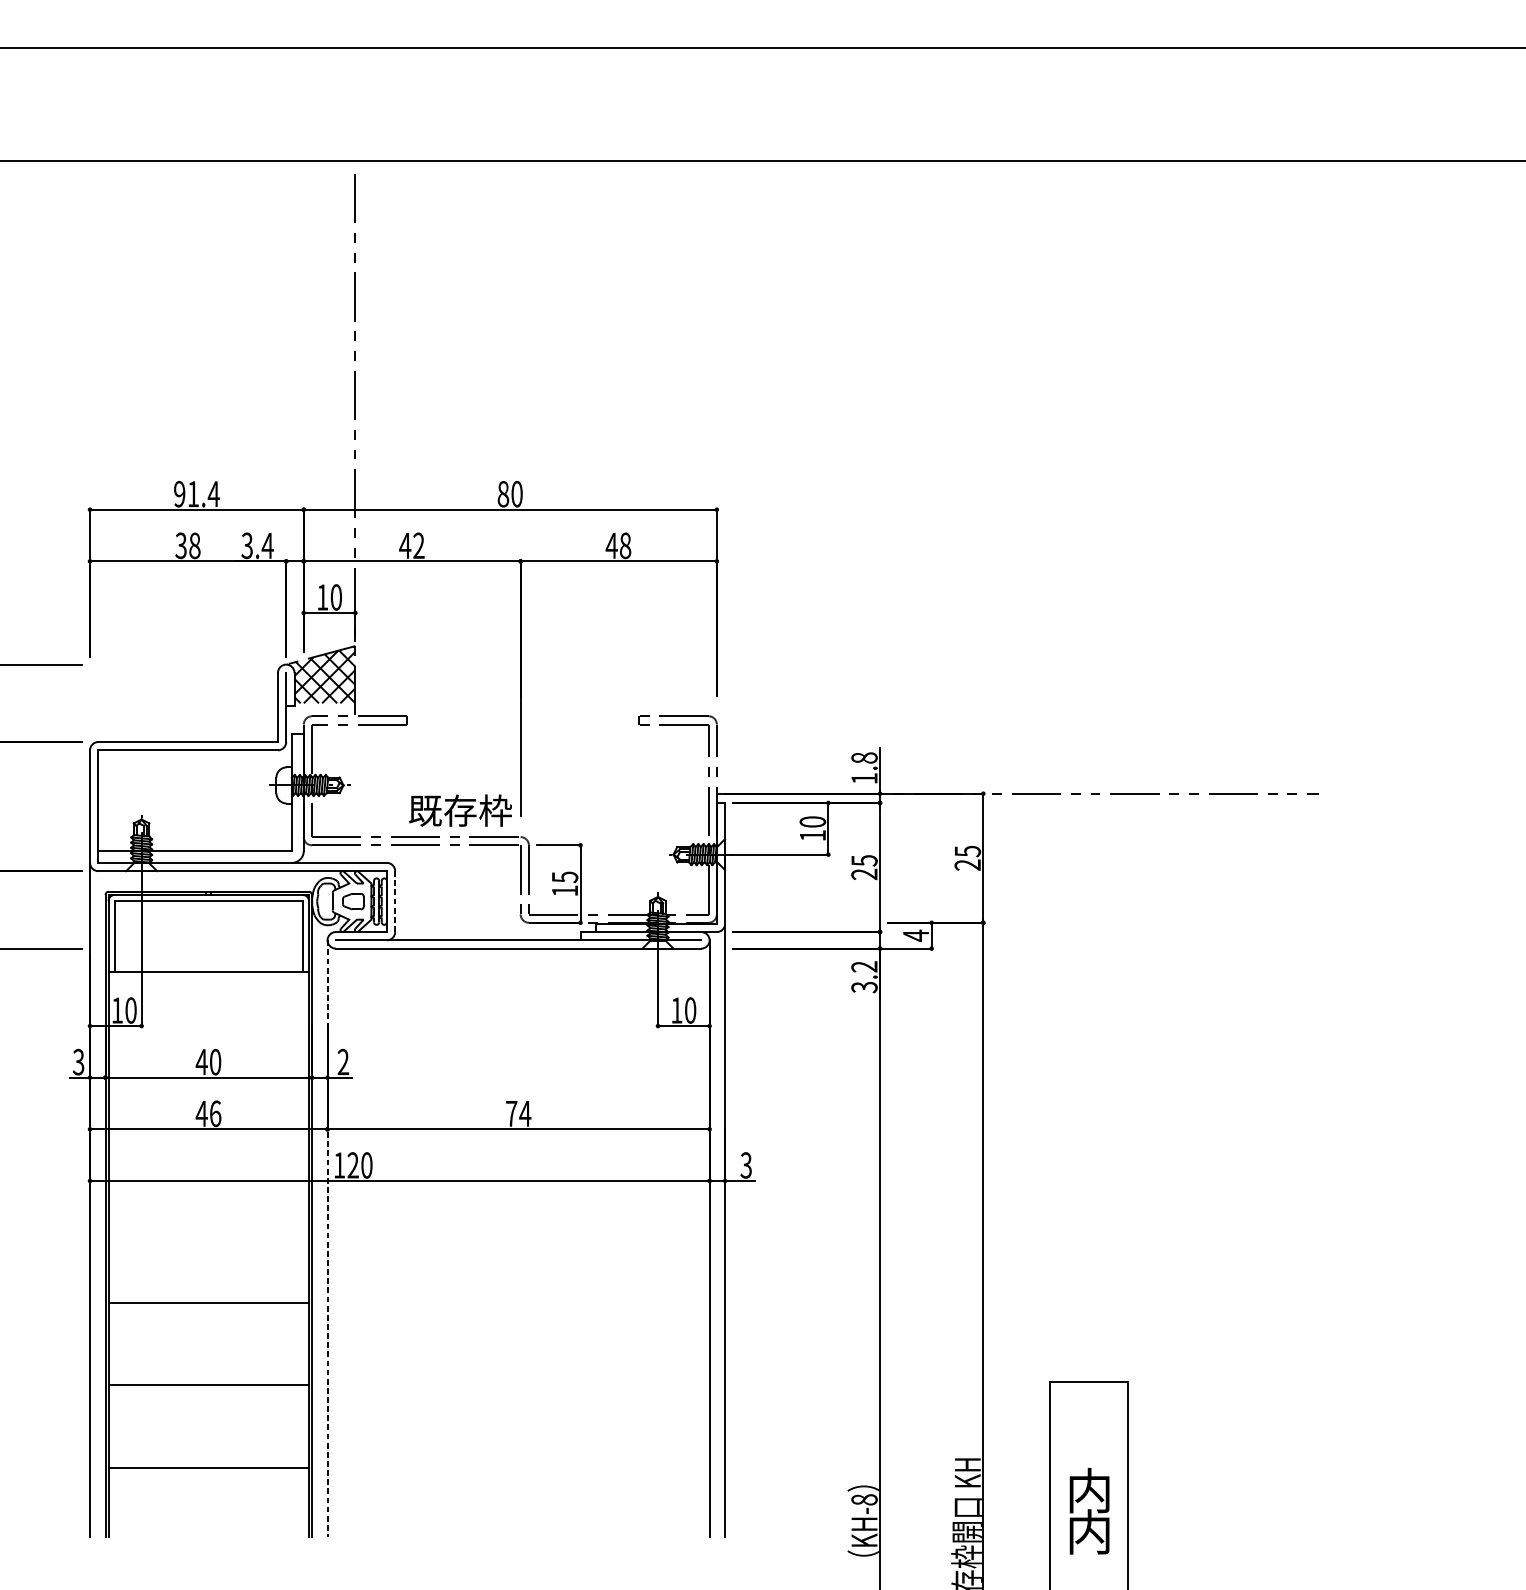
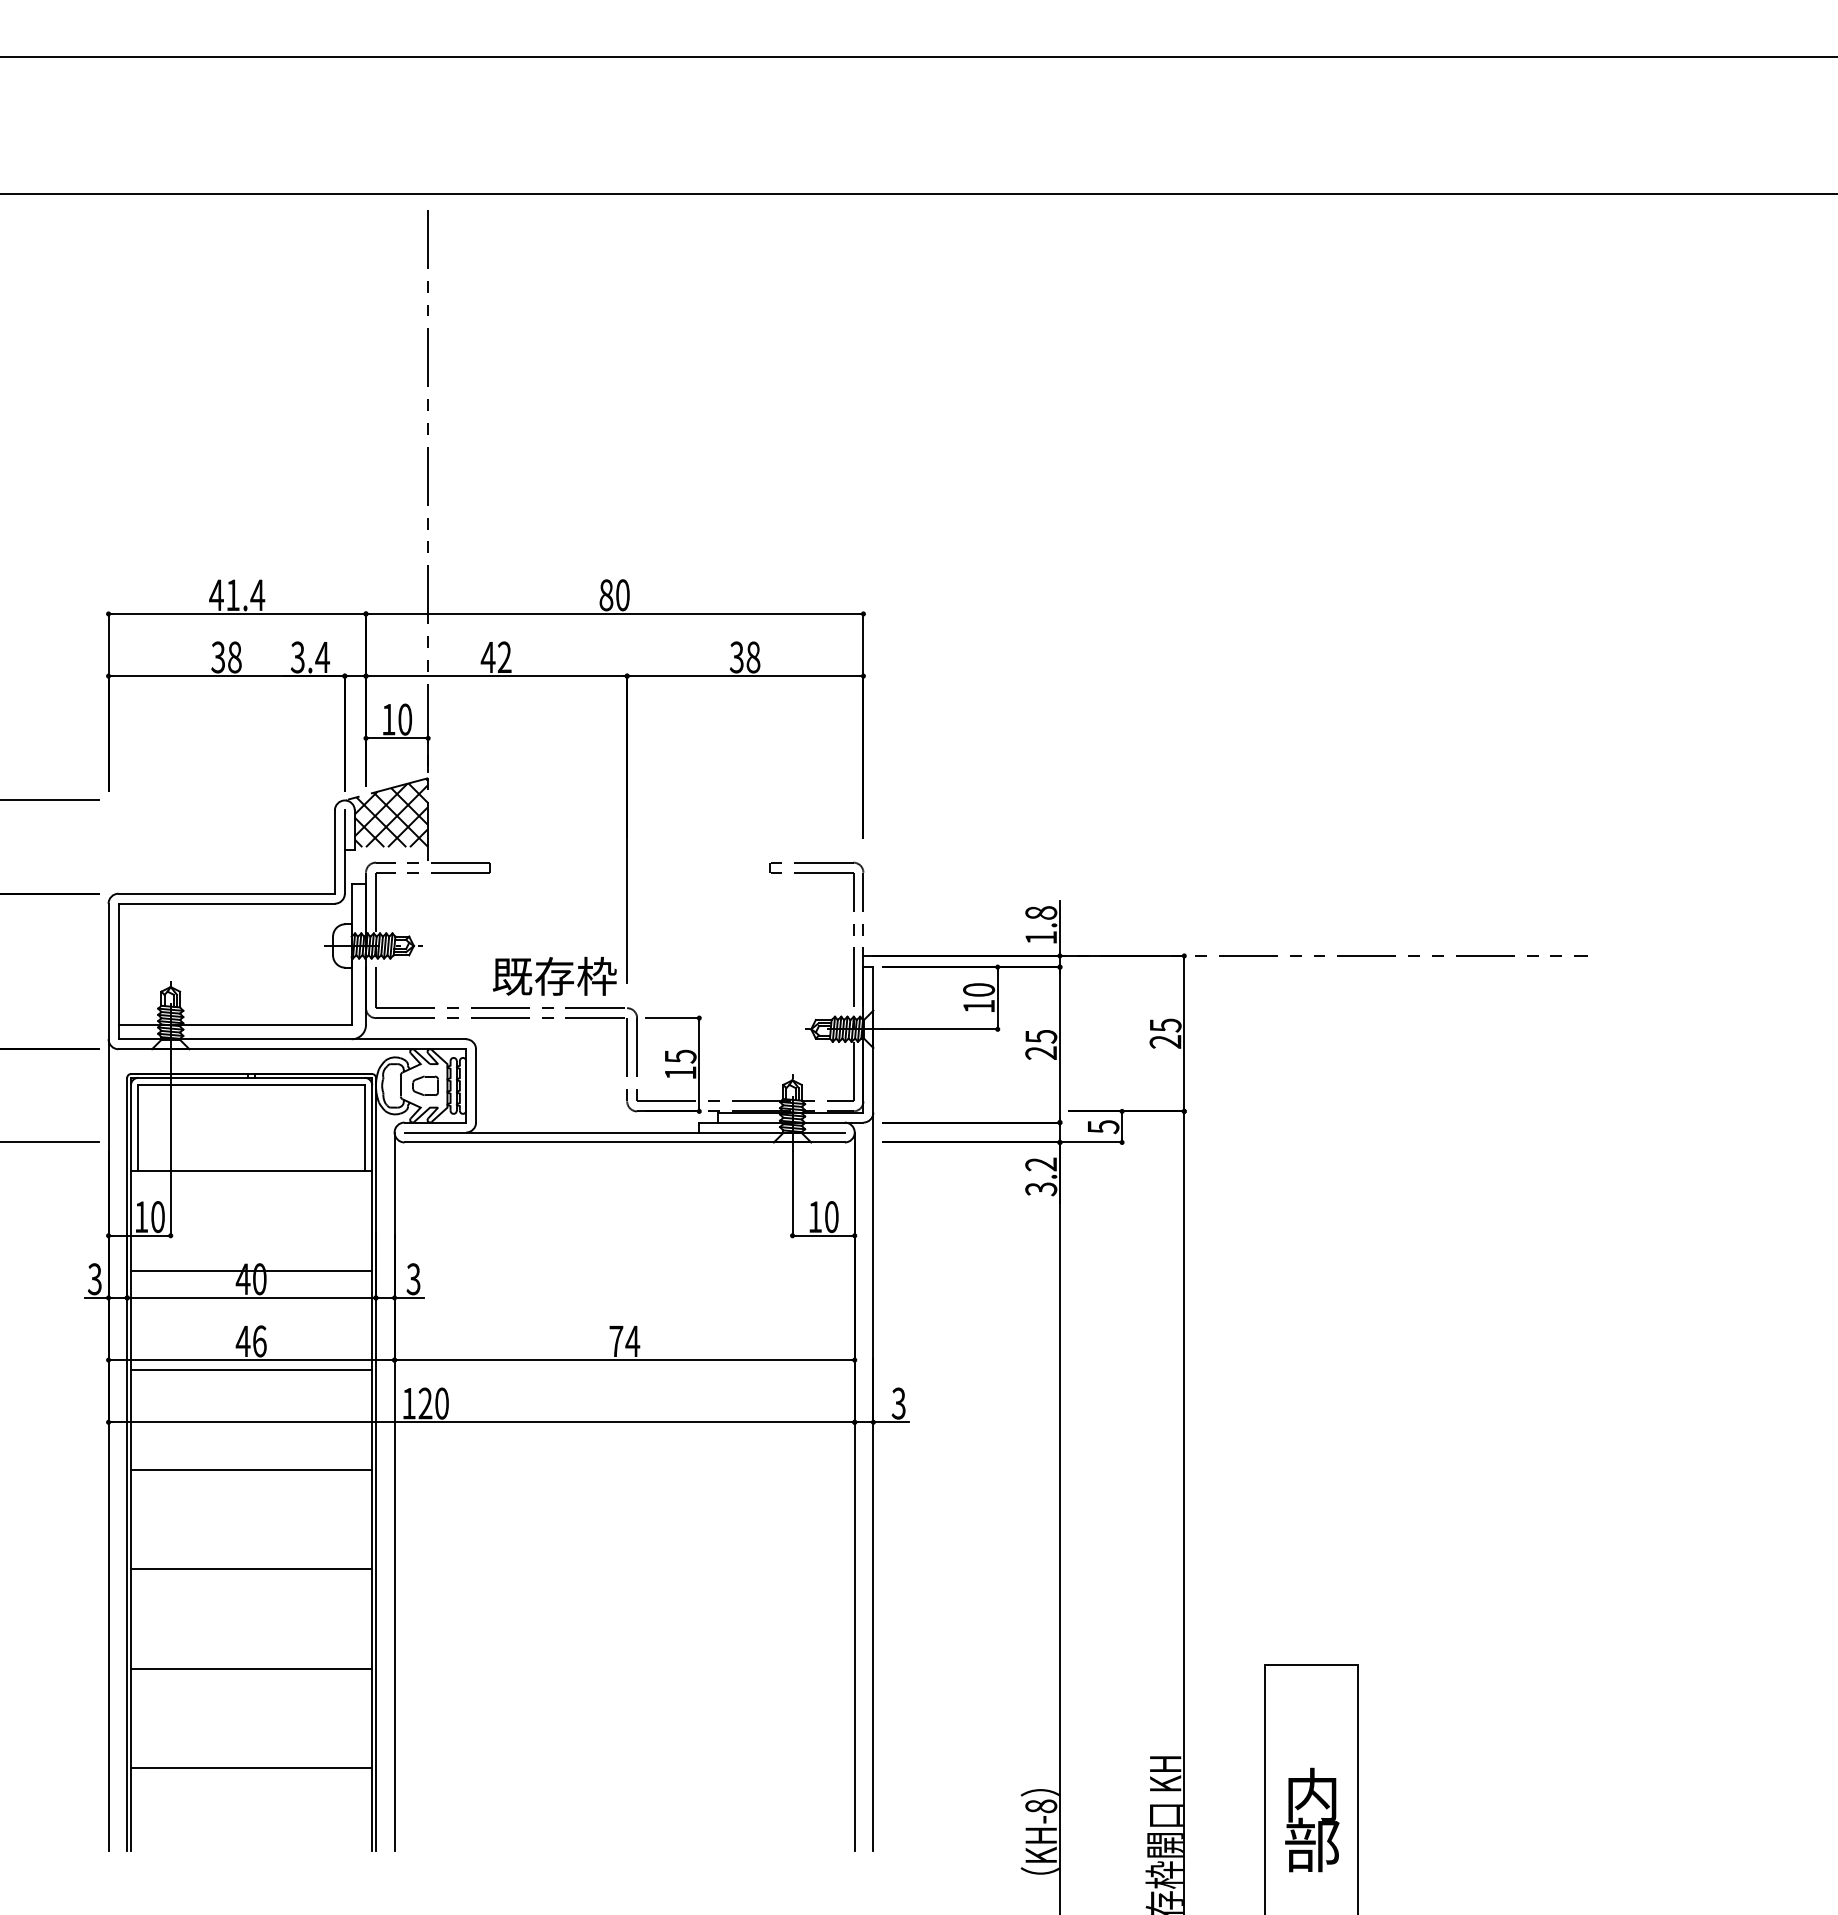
text: (179, 494) -> (216, 595), 91.4 -> 41.4
text: (611, 545) -> (736, 657), 48 -> 38
line: (395, 901) -> (476, 1085), dashed -> solid
text: (916, 935) -> (1103, 1126), 4 -> 5
line: (208, 1054) -> (251, 1270), added
text: (343, 1062) -> (413, 1279), 2 -> 3
line: (208, 1137) -> (251, 1370), added
line: (208, 1220) -> (251, 1469), added
line: (327, 1239) -> (394, 1492), dashed -> solid
text: (1089, 1531) -> (1312, 1844), 内 -> 部

